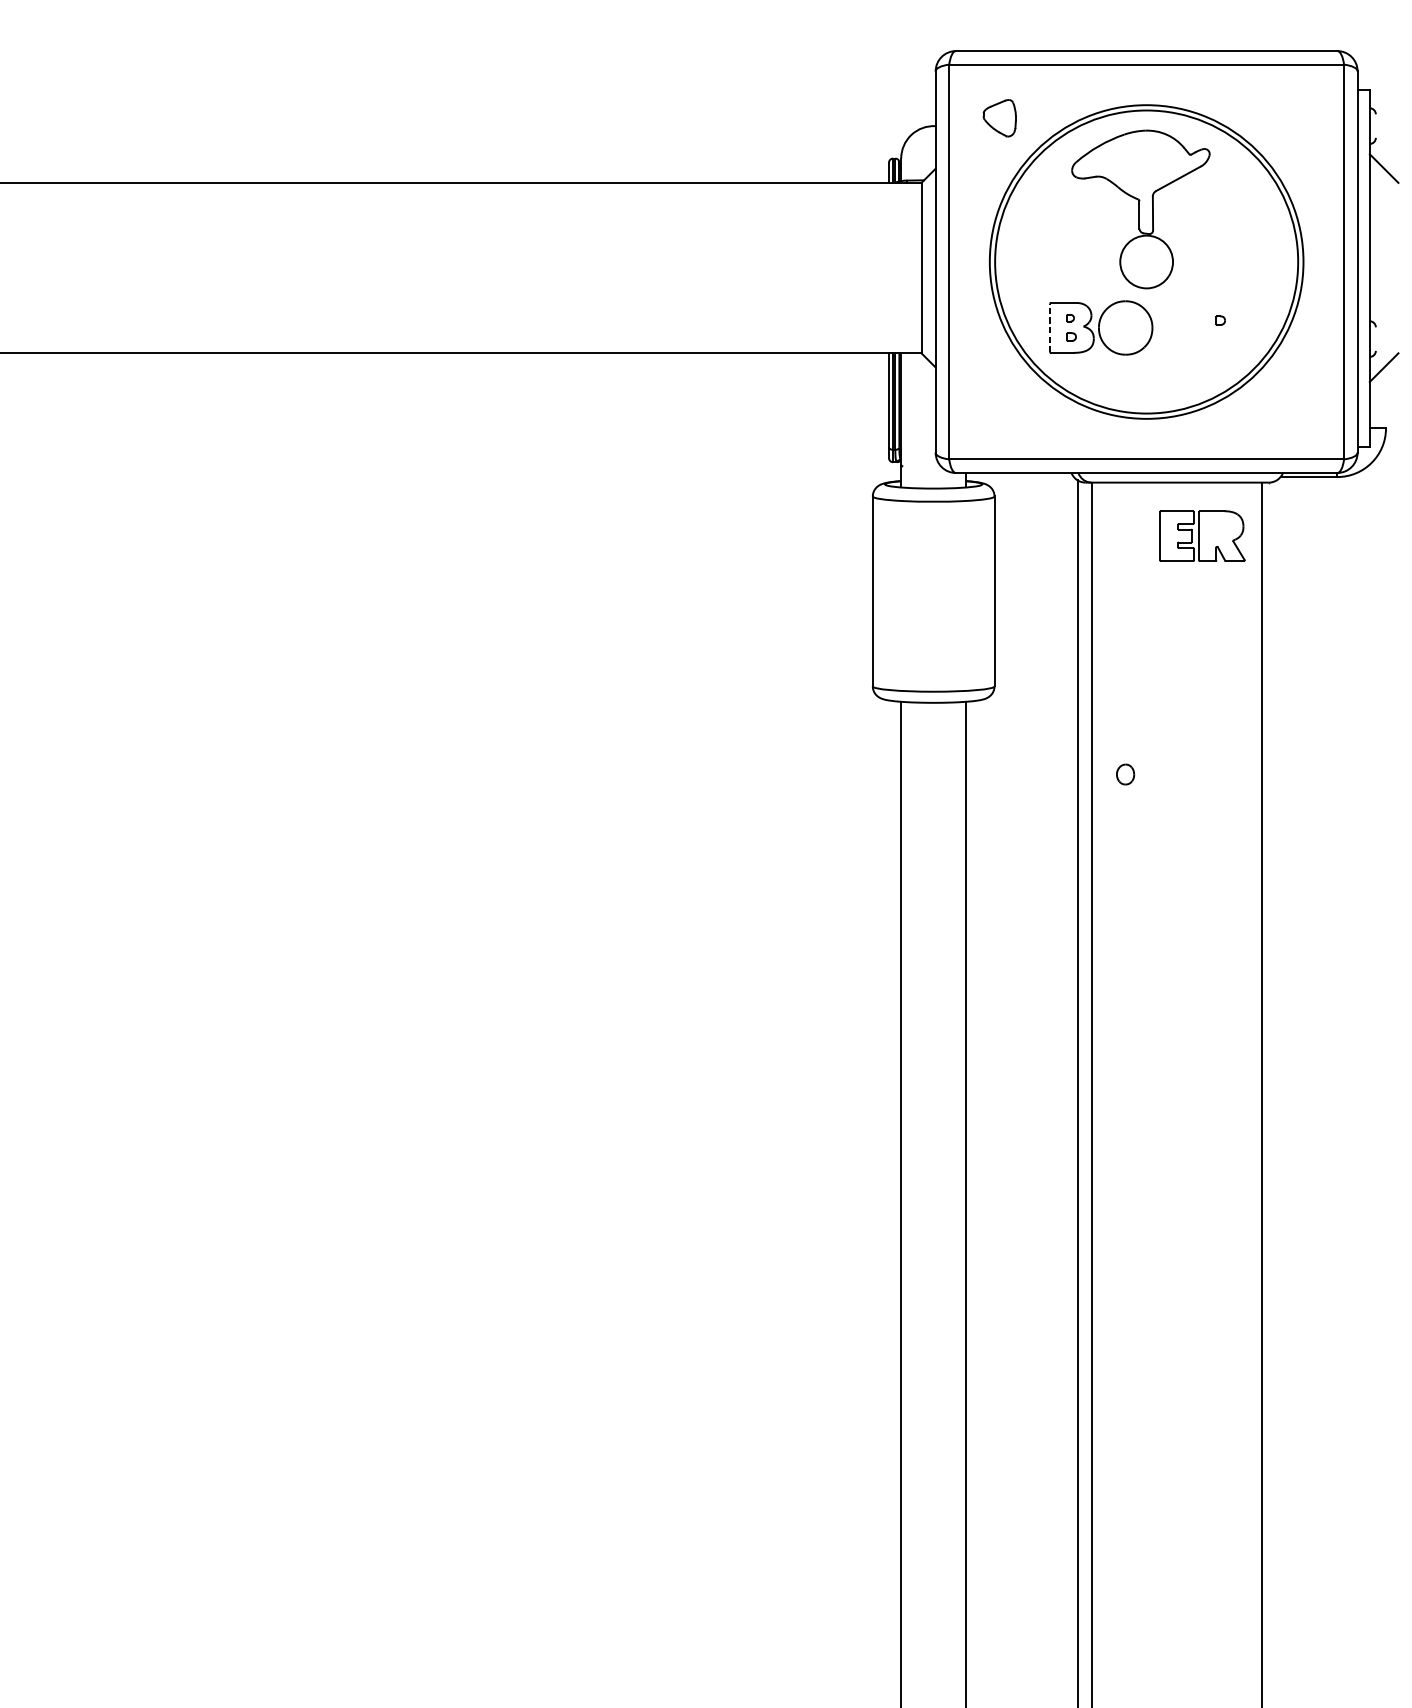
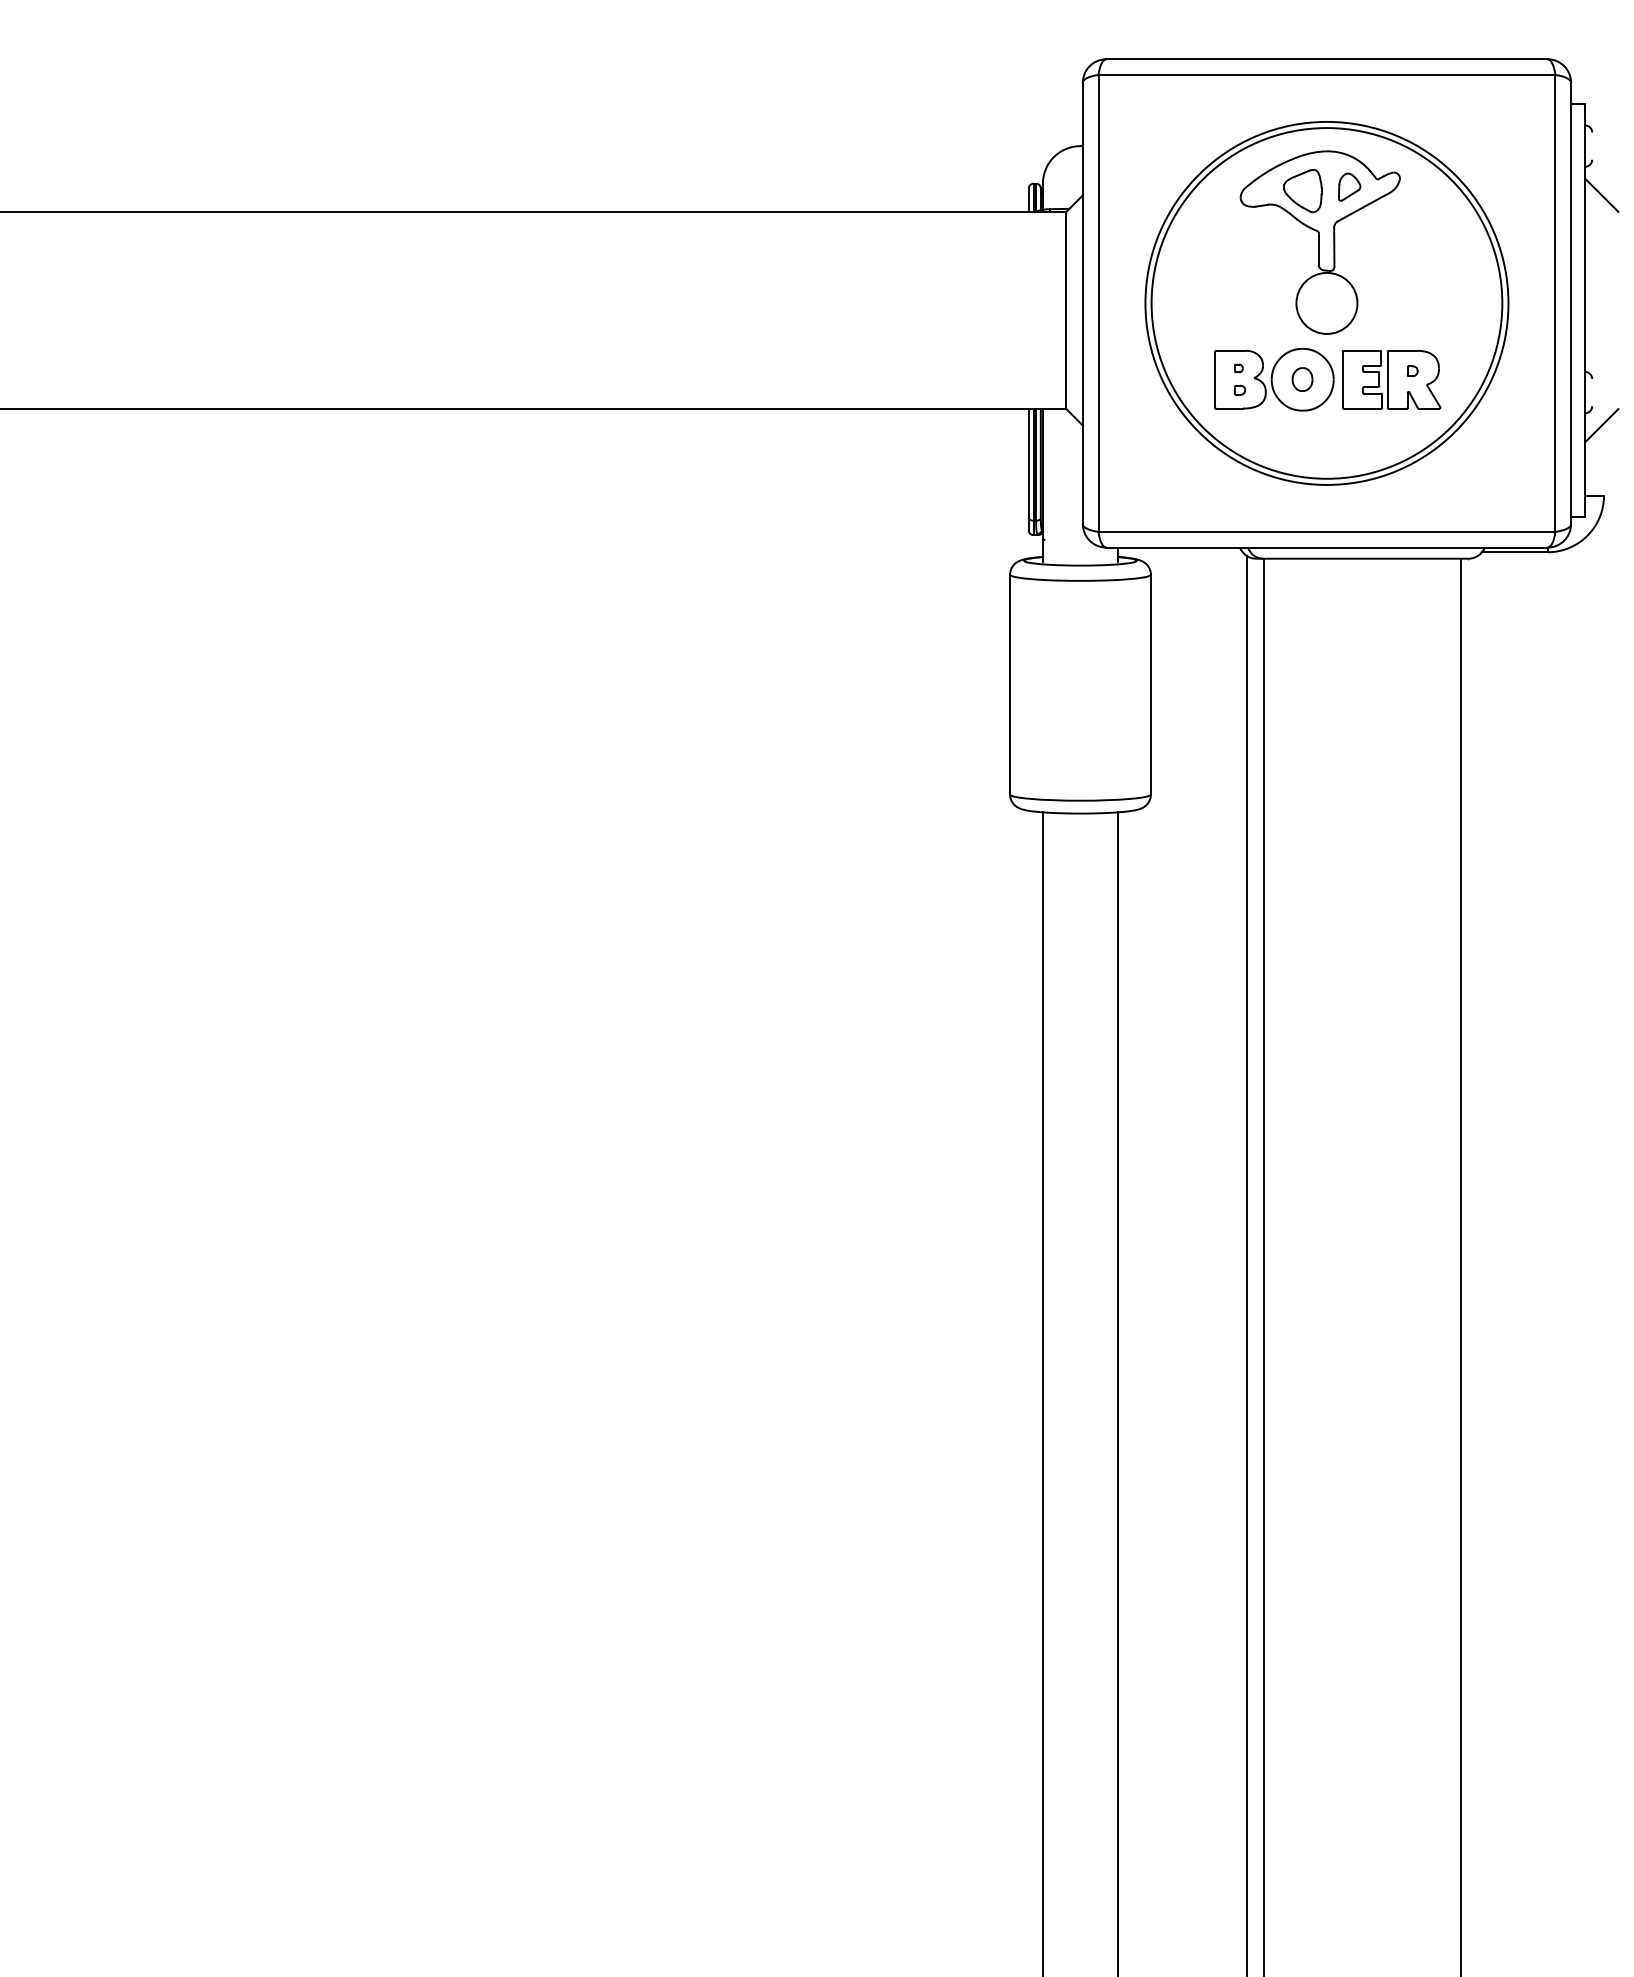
part: (999, 118) -> (1302, 191), moved
part: (1166, 160) -> (1349, 186), added
line: (1050, 327) -> (1215, 379), dashed -> solid
part: (1202, 536) -> (1391, 379), moved
part: (1125, 774) -> (1302, 379), moved

